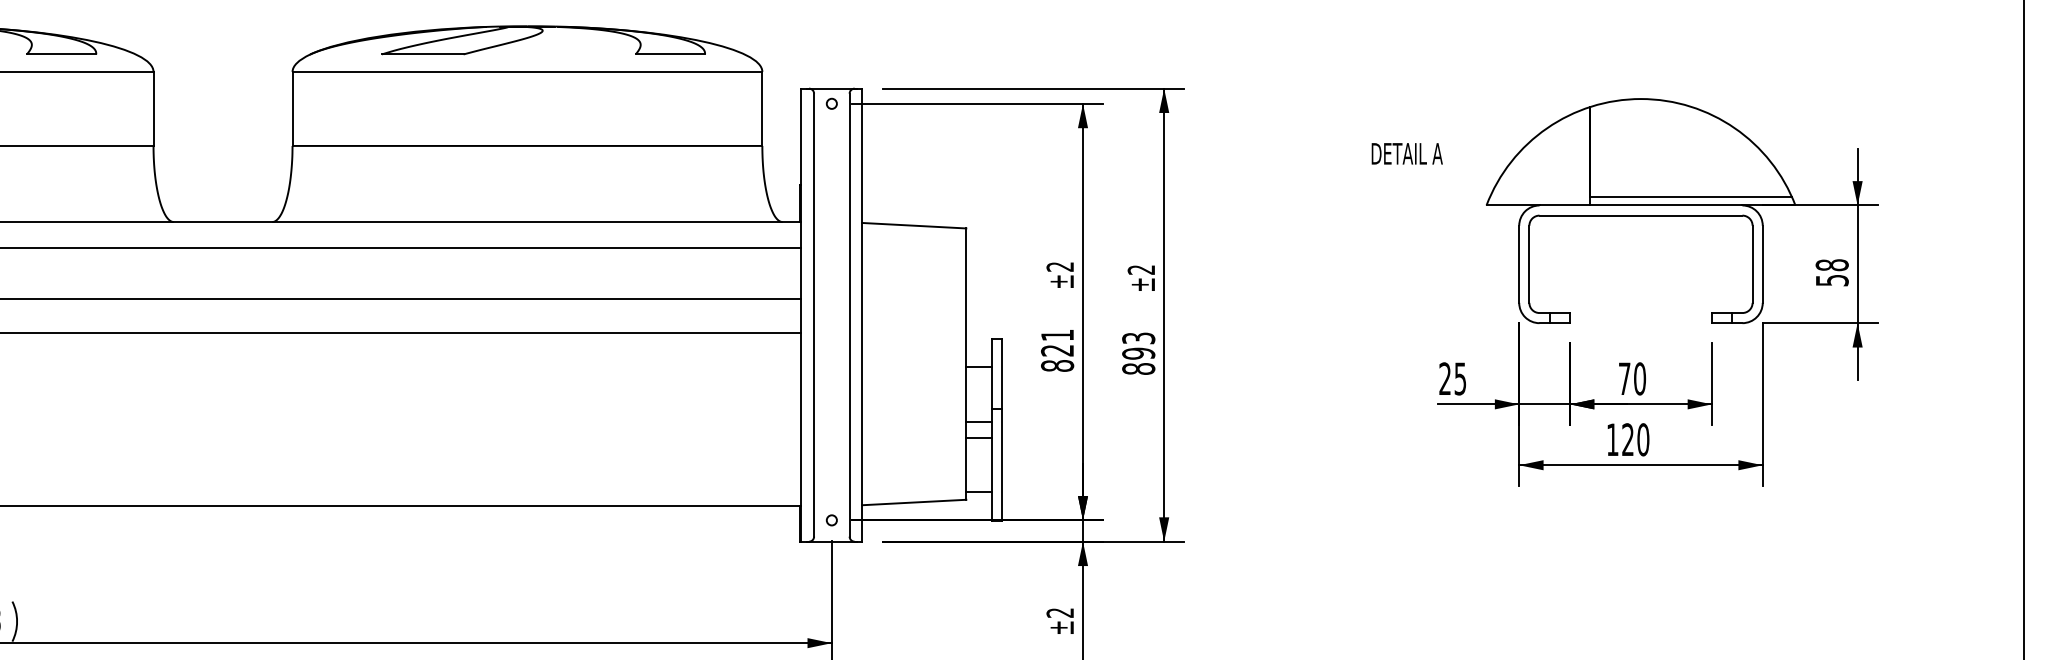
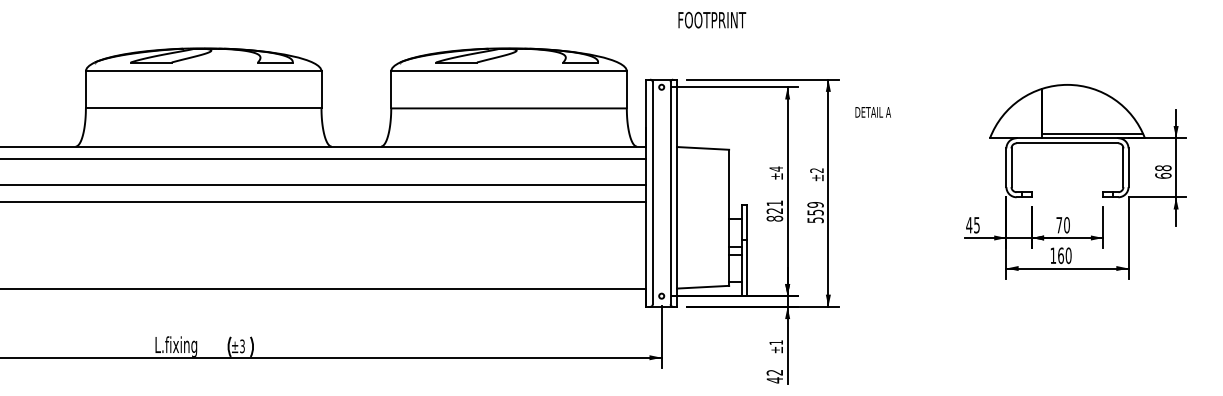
text: (1405, 154) -> (872, 112), moved
text: (1058, 265) -> (775, 168), ±2 -> ±4
text: (1832, 279) -> (1163, 175), 58 -> 68
text: (1138, 353) -> (815, 212), 893 -> 559
text: (1445, 379) -> (969, 225), 25 -> 45
text: (1629, 439) -> (1061, 255), 120 -> 160
text: (1058, 612) -> (775, 342), ±2 -> ±1

